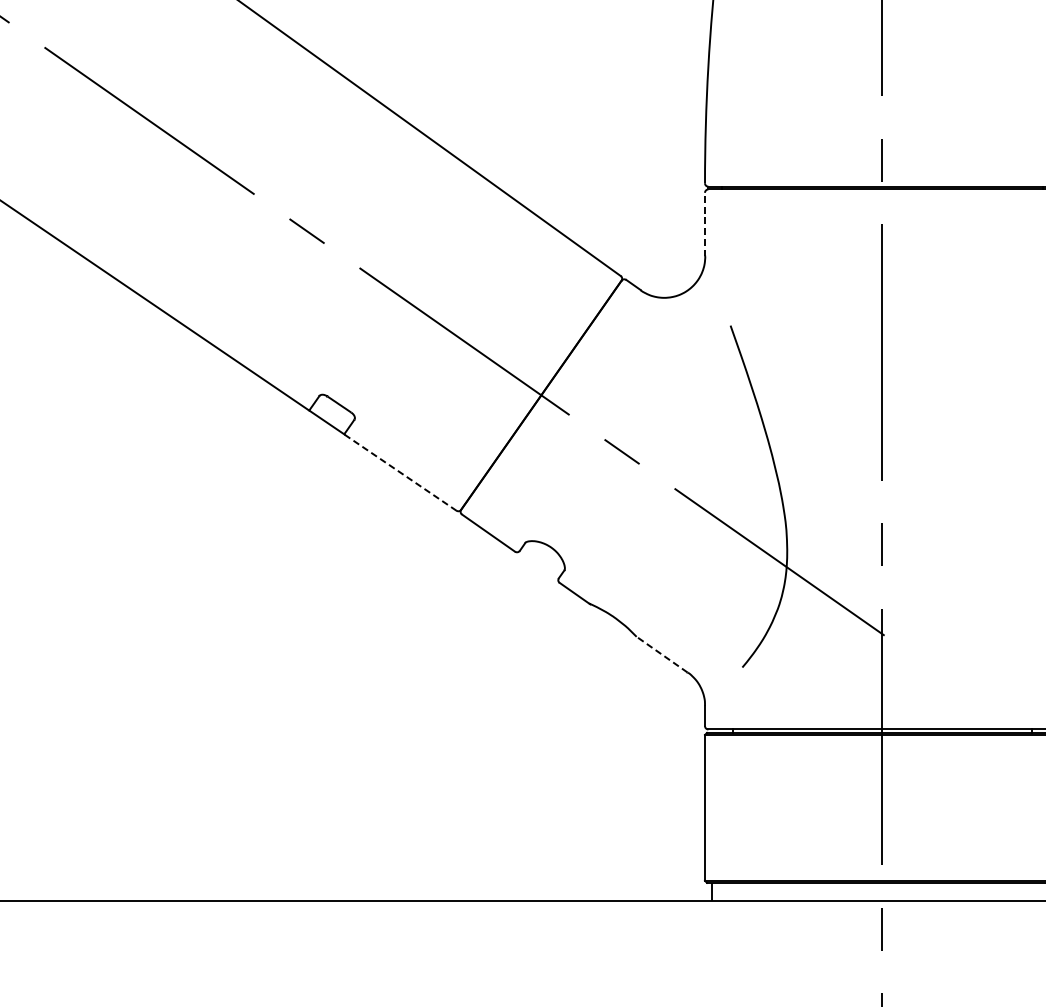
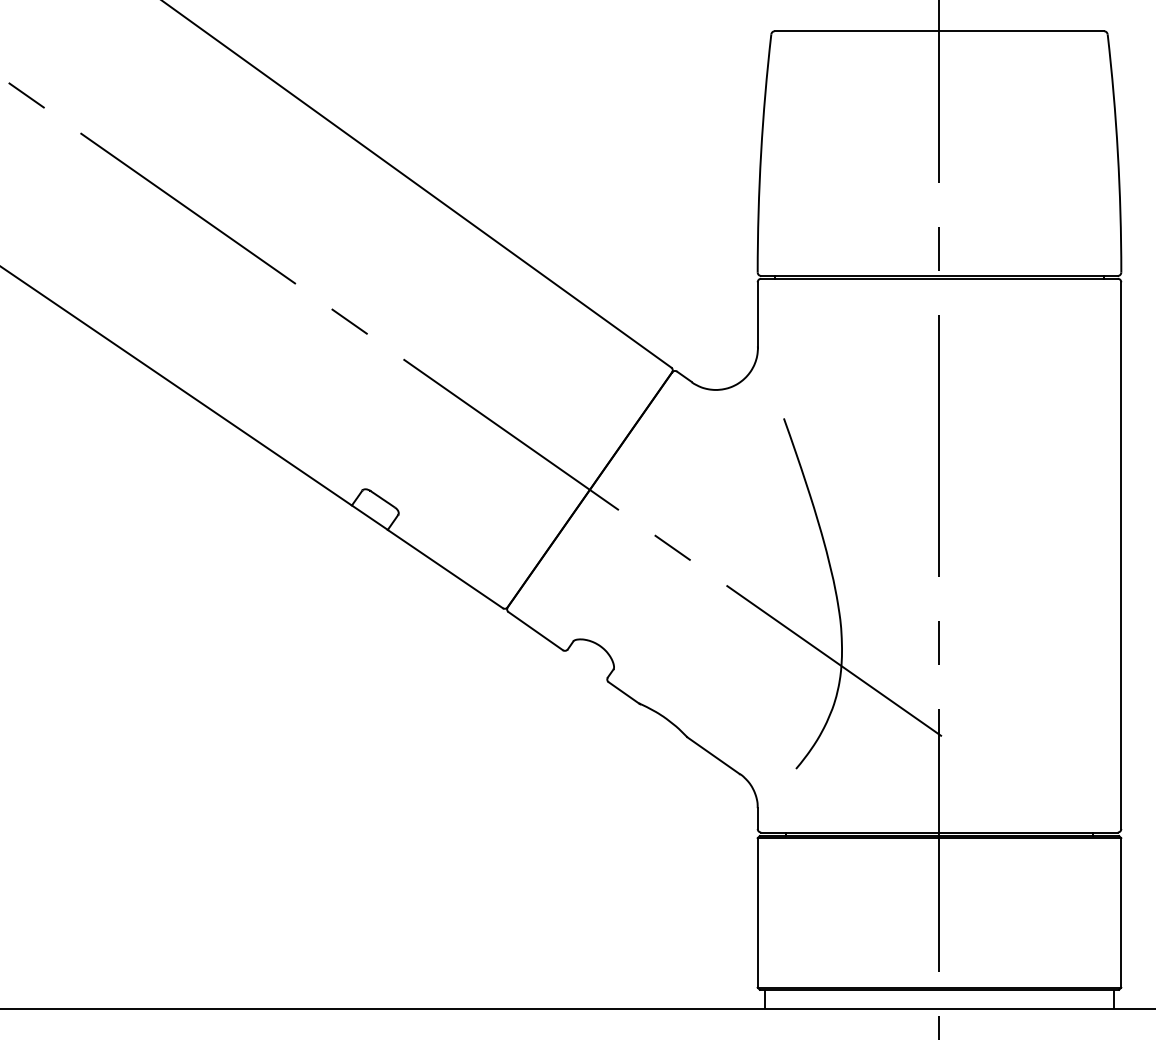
line: (704, 224) -> (757, 314), dashed -> solid
line: (400, 472) -> (445, 569), dashed -> solid
line: (661, 654) -> (713, 755), dashed -> solid

